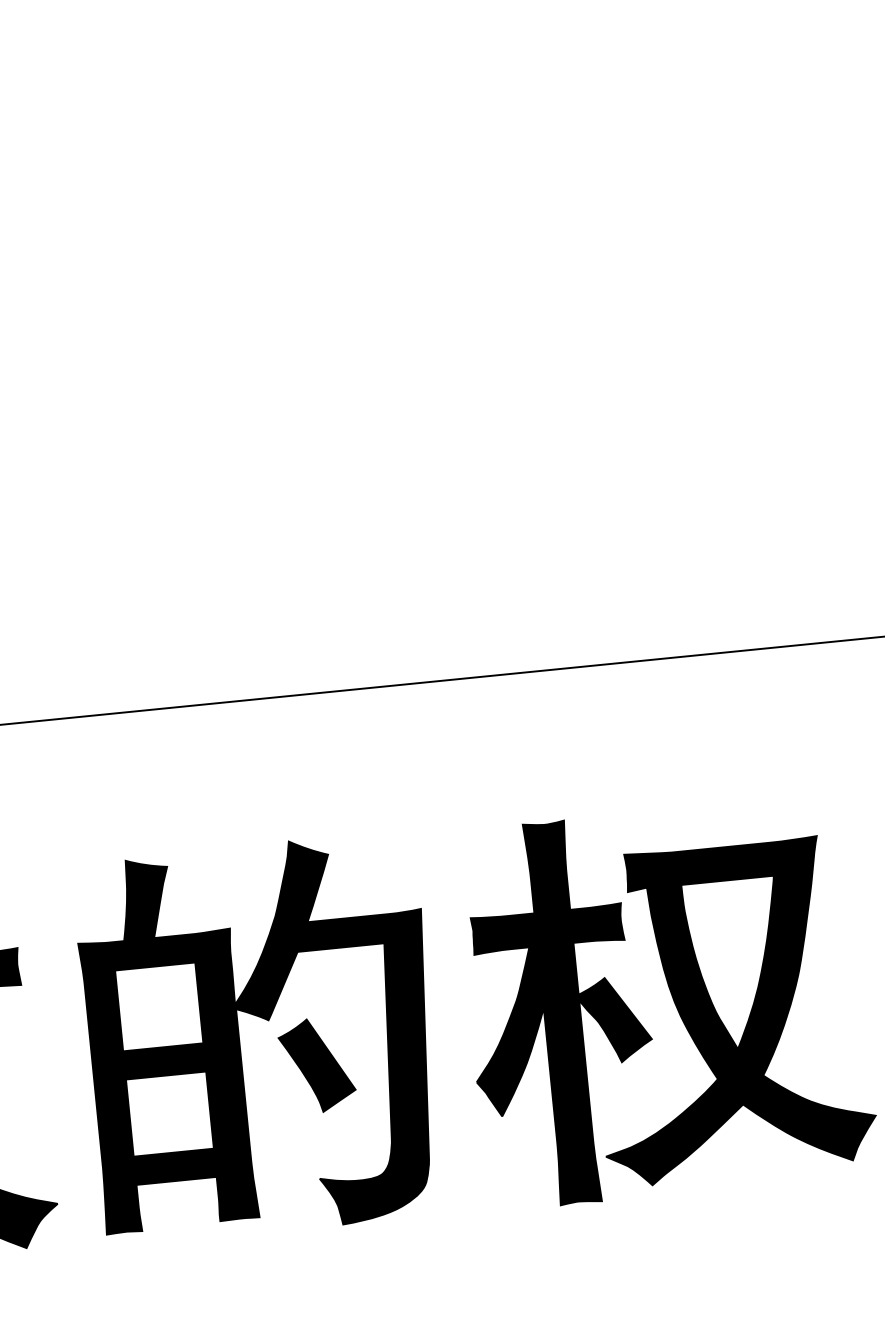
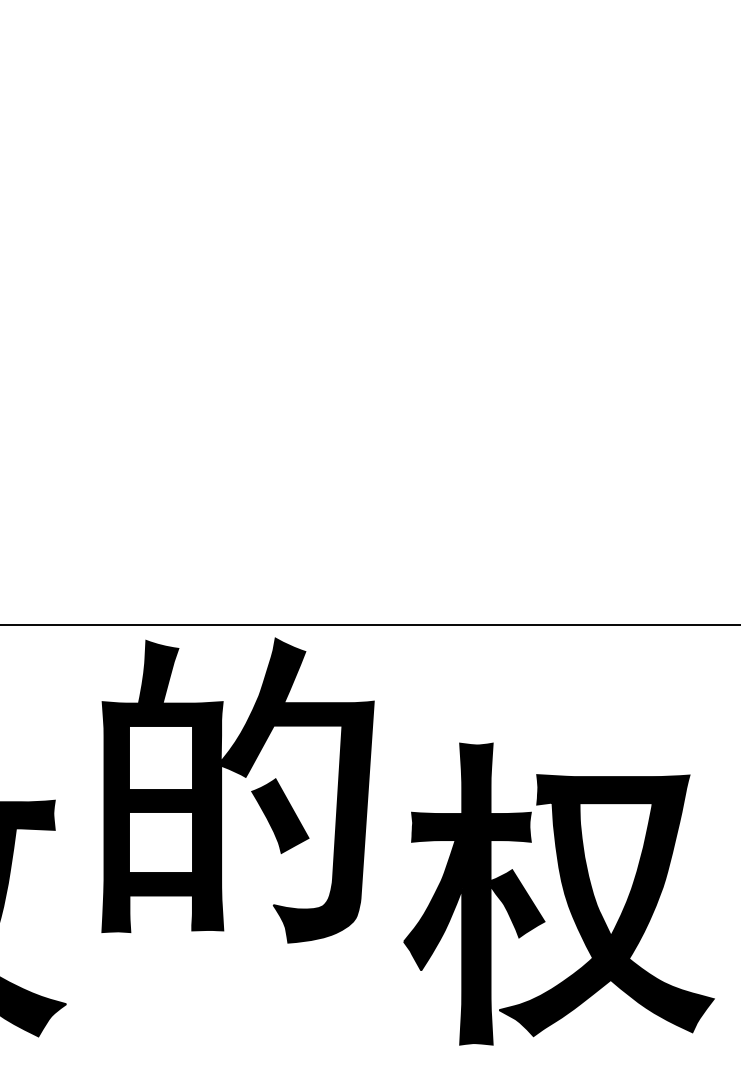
part: (277, 1037) -> (251, 791), moved

